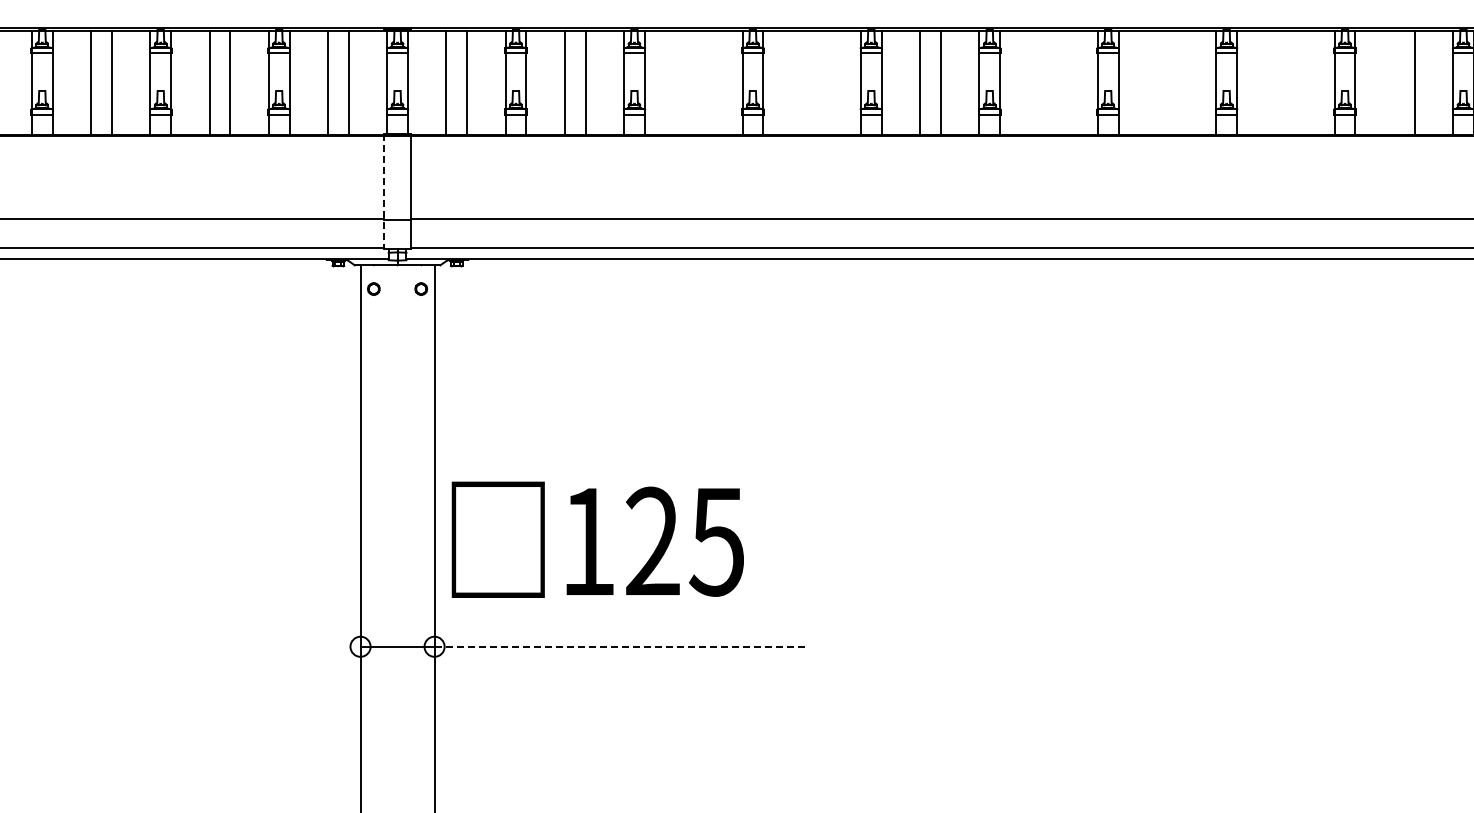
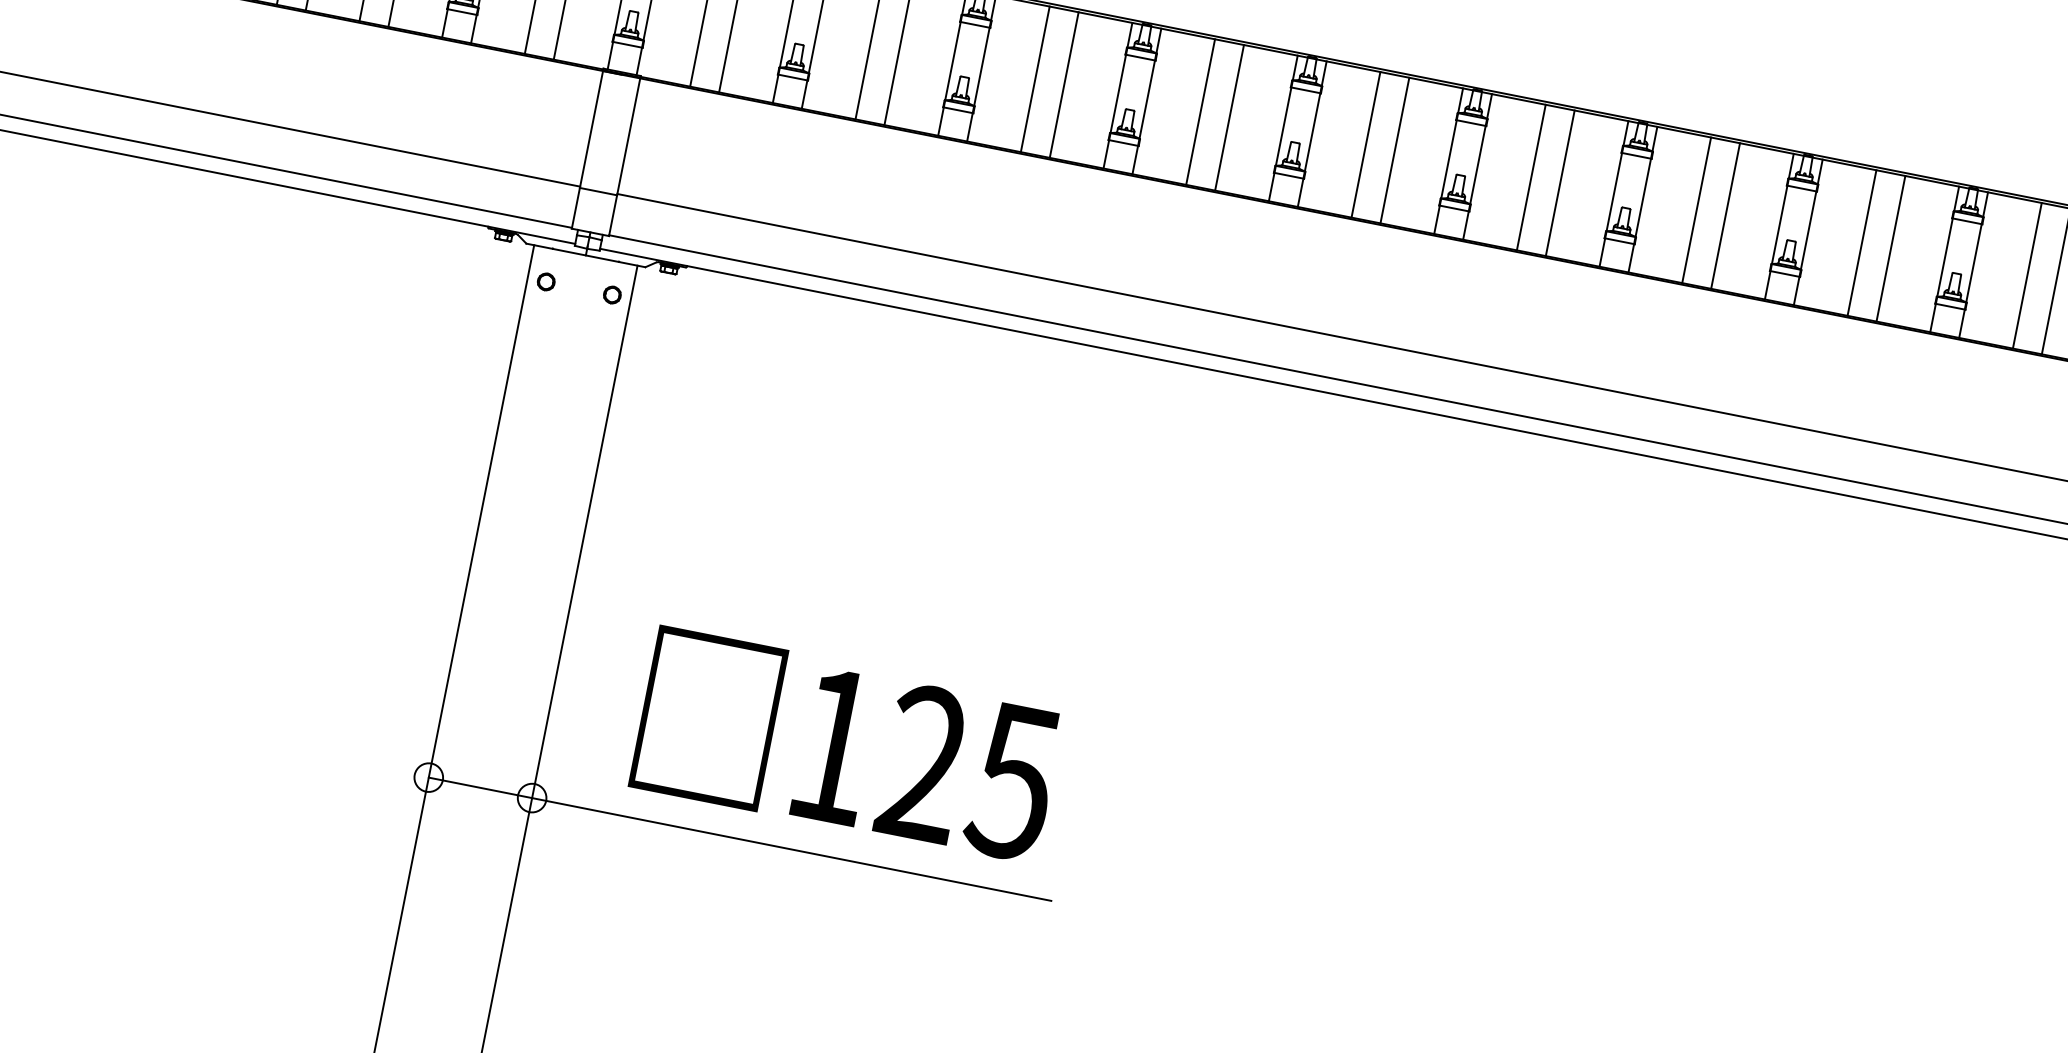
line: (683, 82) -> (1035, 79), added
line: (704, 82) -> (1064, 84), added
line: (801, 82) -> (1200, 111), added
line: (822, 82) -> (1229, 117), added
line: (1038, 82) -> (1531, 177), added
line: (1059, 82) -> (1560, 183), added
line: (1157, 82) -> (1697, 210), added
line: (1177, 82) -> (1725, 215), added
line: (1275, 82) -> (1862, 242), added
line: (1296, 82) -> (1891, 248), added
line: (1393, 82) -> (2026, 275), added
line: (384, 192) -> (587, 150), dashed -> solid
text: (597, 539) -> (847, 745), moved
line: (620, 646) -> (791, 849), dashed -> solid

